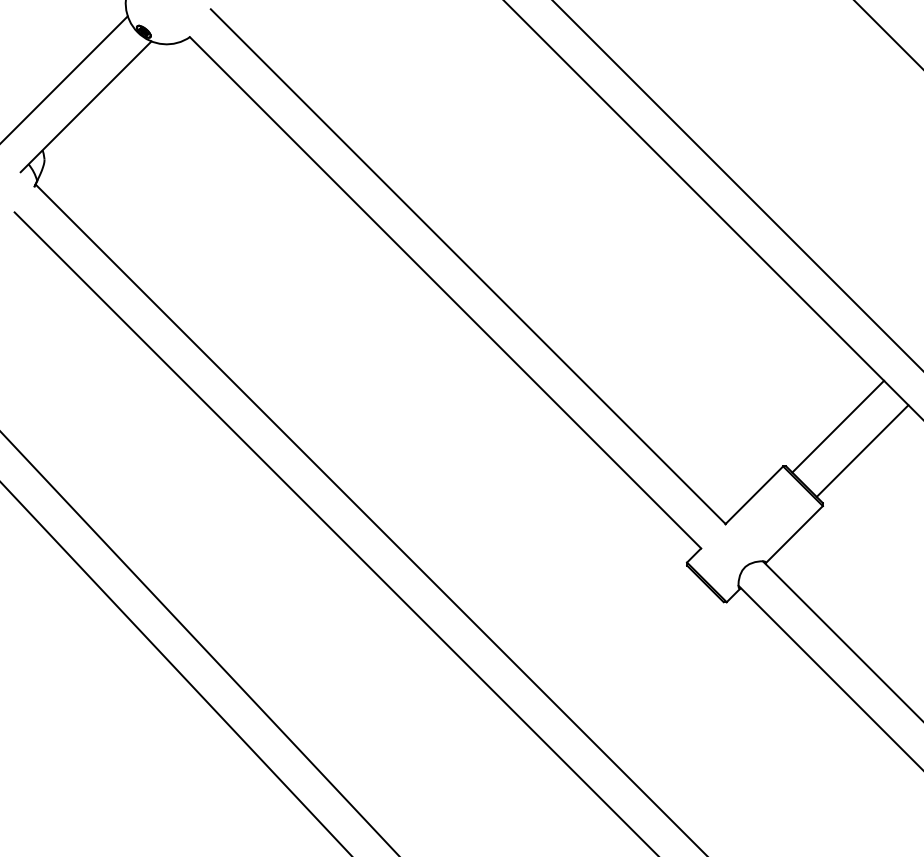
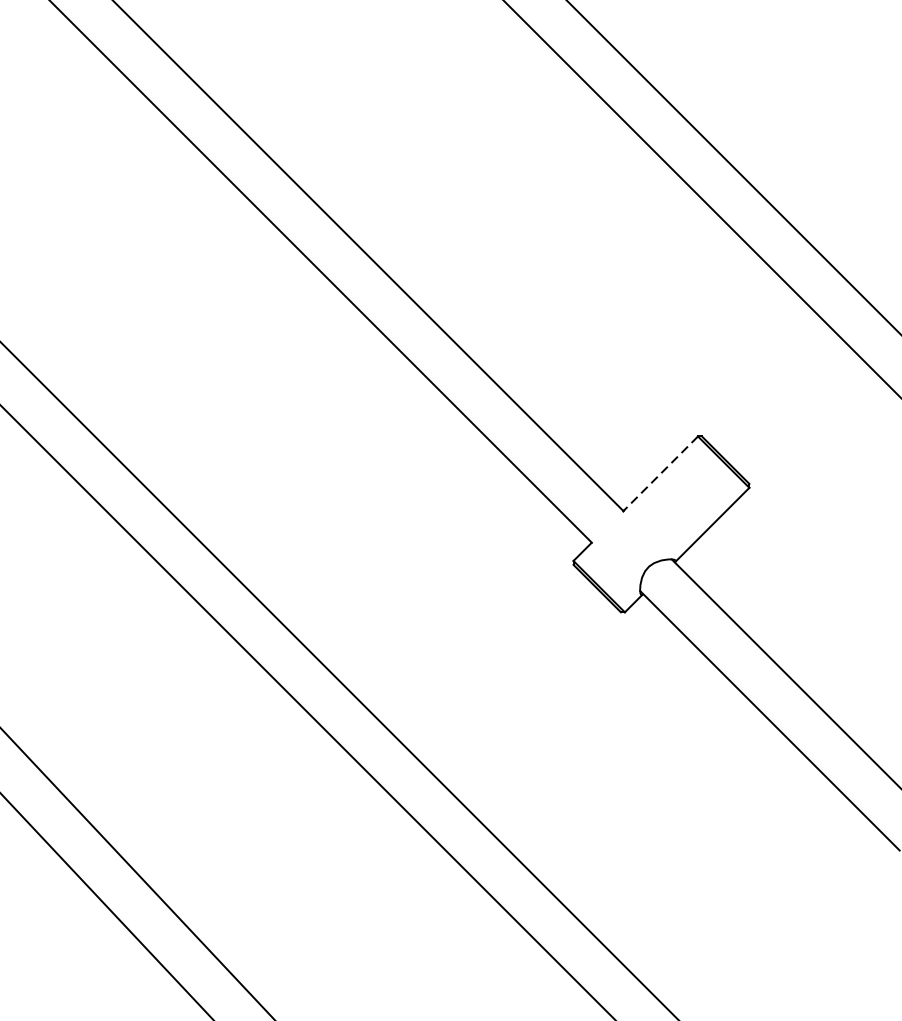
line: (838, 426) -> (769, 384), removed
line: (862, 450) -> (800, 415), removed
line: (754, 495) -> (660, 474), solid -> dashed

